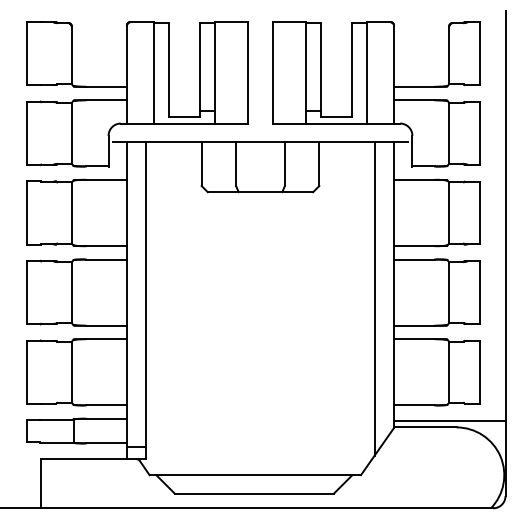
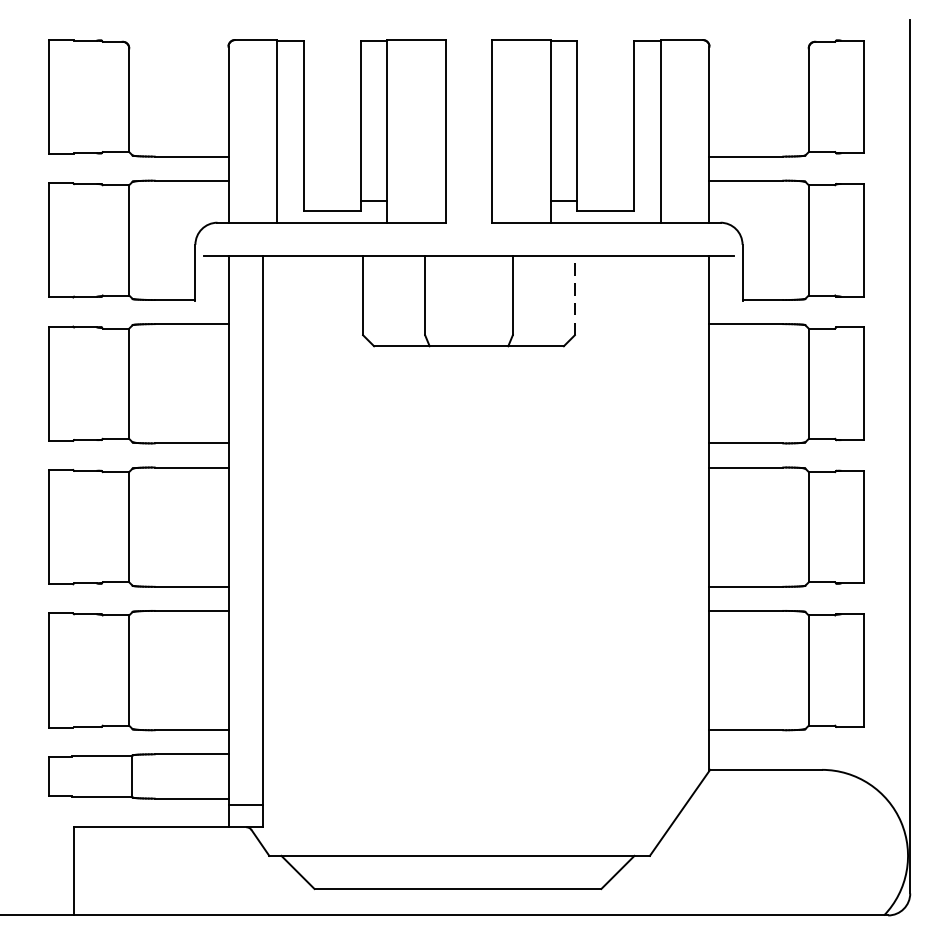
line: (319, 163) -> (575, 294), solid -> dashed
line: (374, 298) -> (674, 537), removed
line: (449, 421) -> (809, 759), removed

